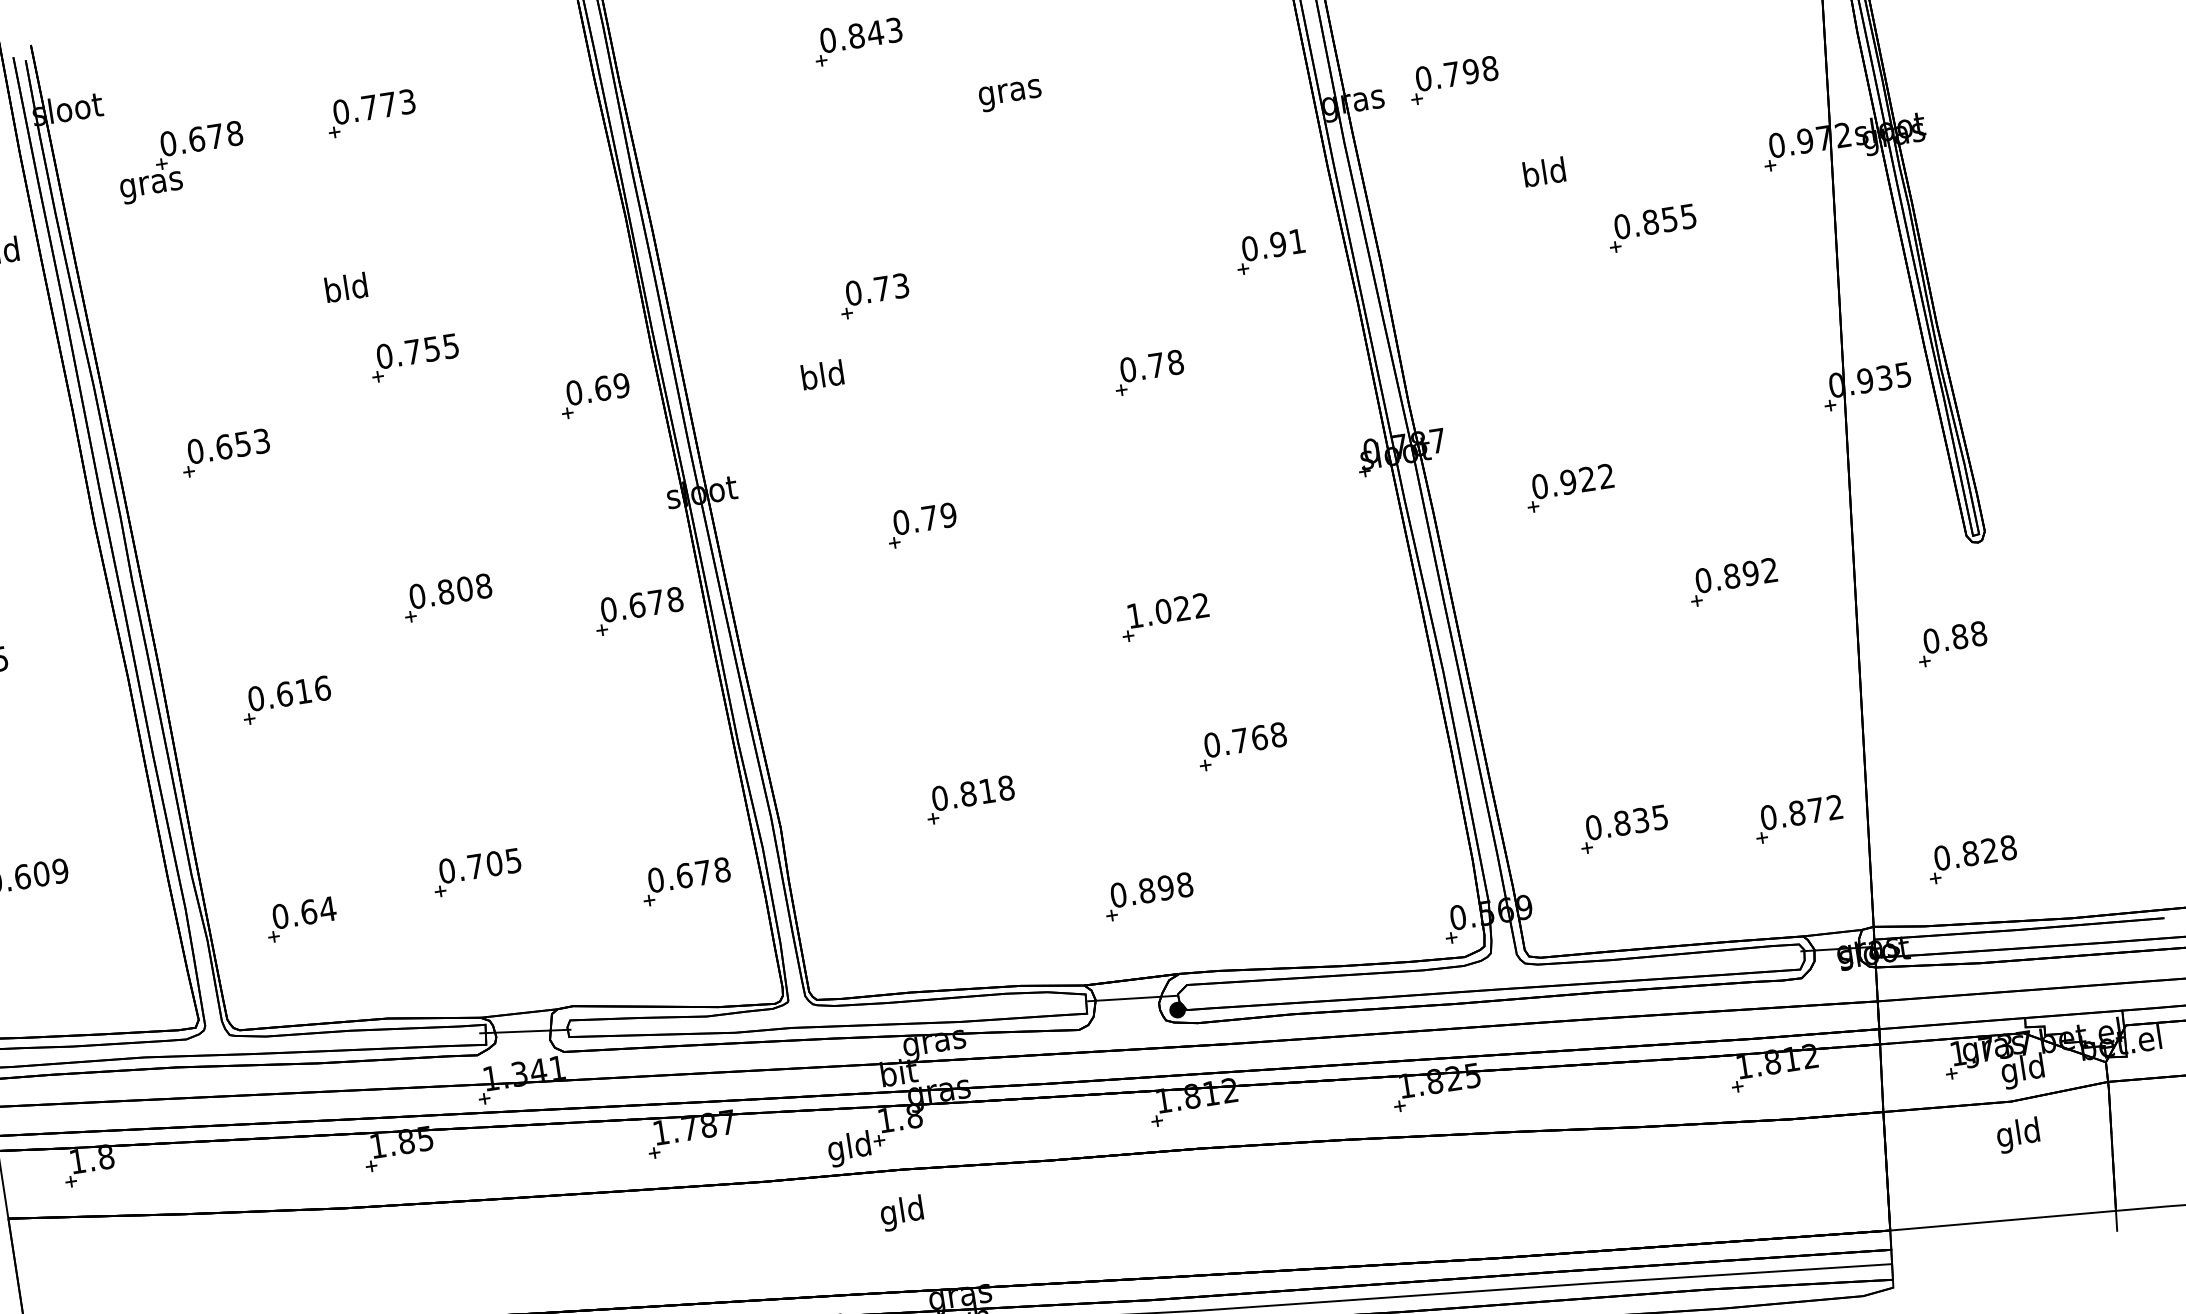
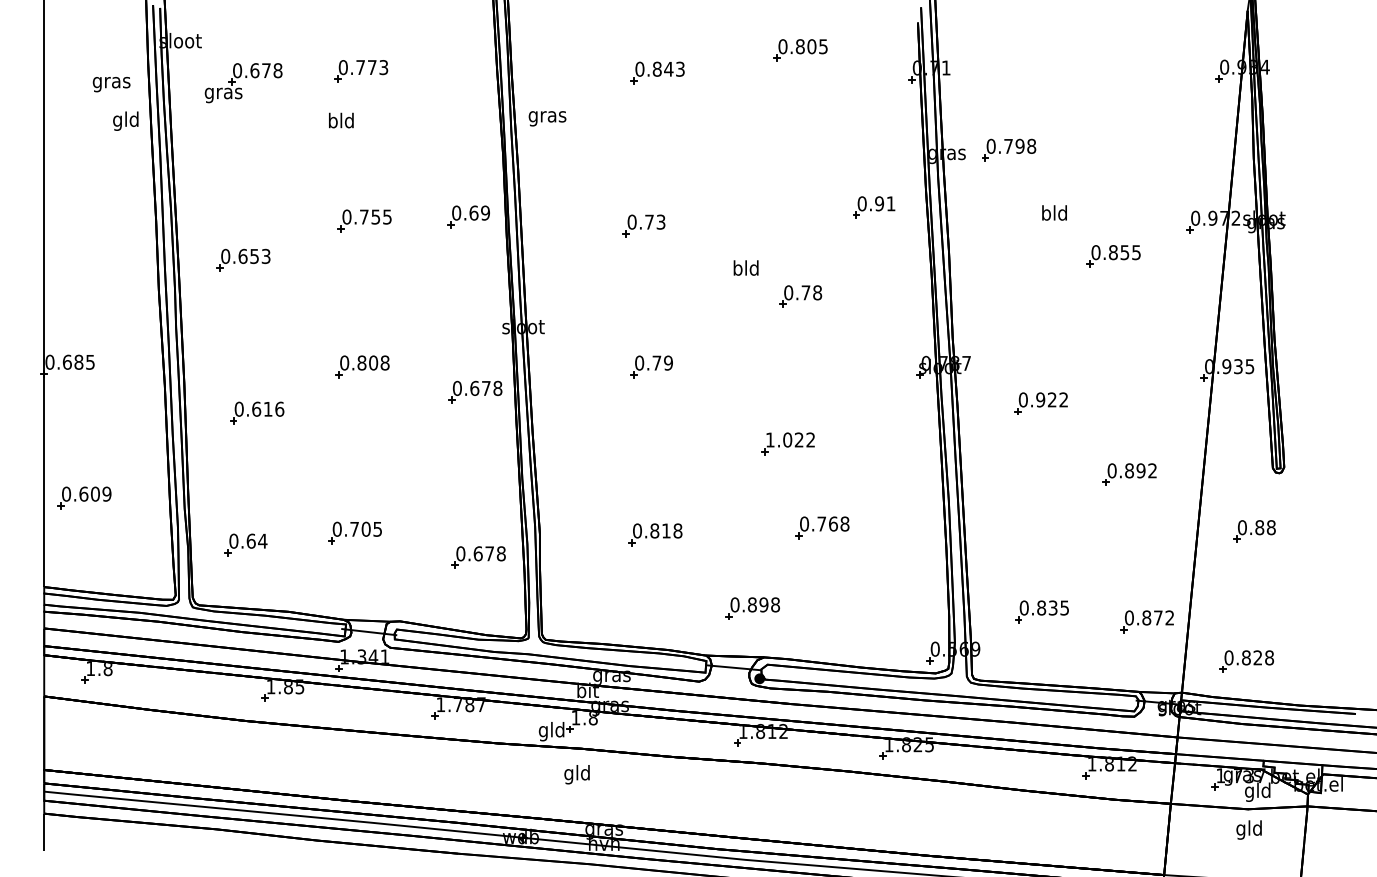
text: (1010, 95) -> (547, 118), moved
part: (1270, 251) -> (874, 207), moved
text: (346, 287) -> (341, 120), moved
text: (821, 374) -> (745, 267), moved
part: (594, 395) -> (468, 216), moved

